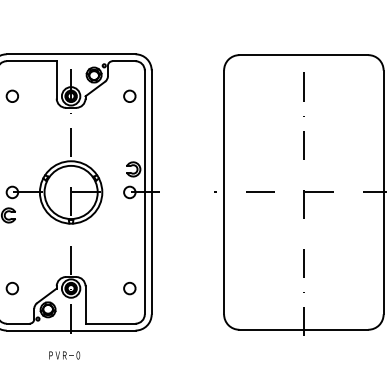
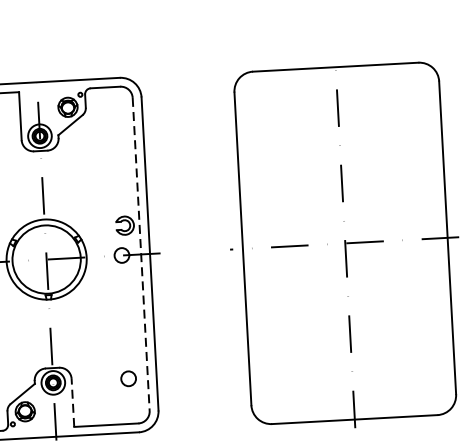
circle: (129, 95) -> (114, 131), removed
line: (144, 192) -> (140, 254), solid -> dashed
line: (85, 304) -> (72, 402), solid -> dashed

